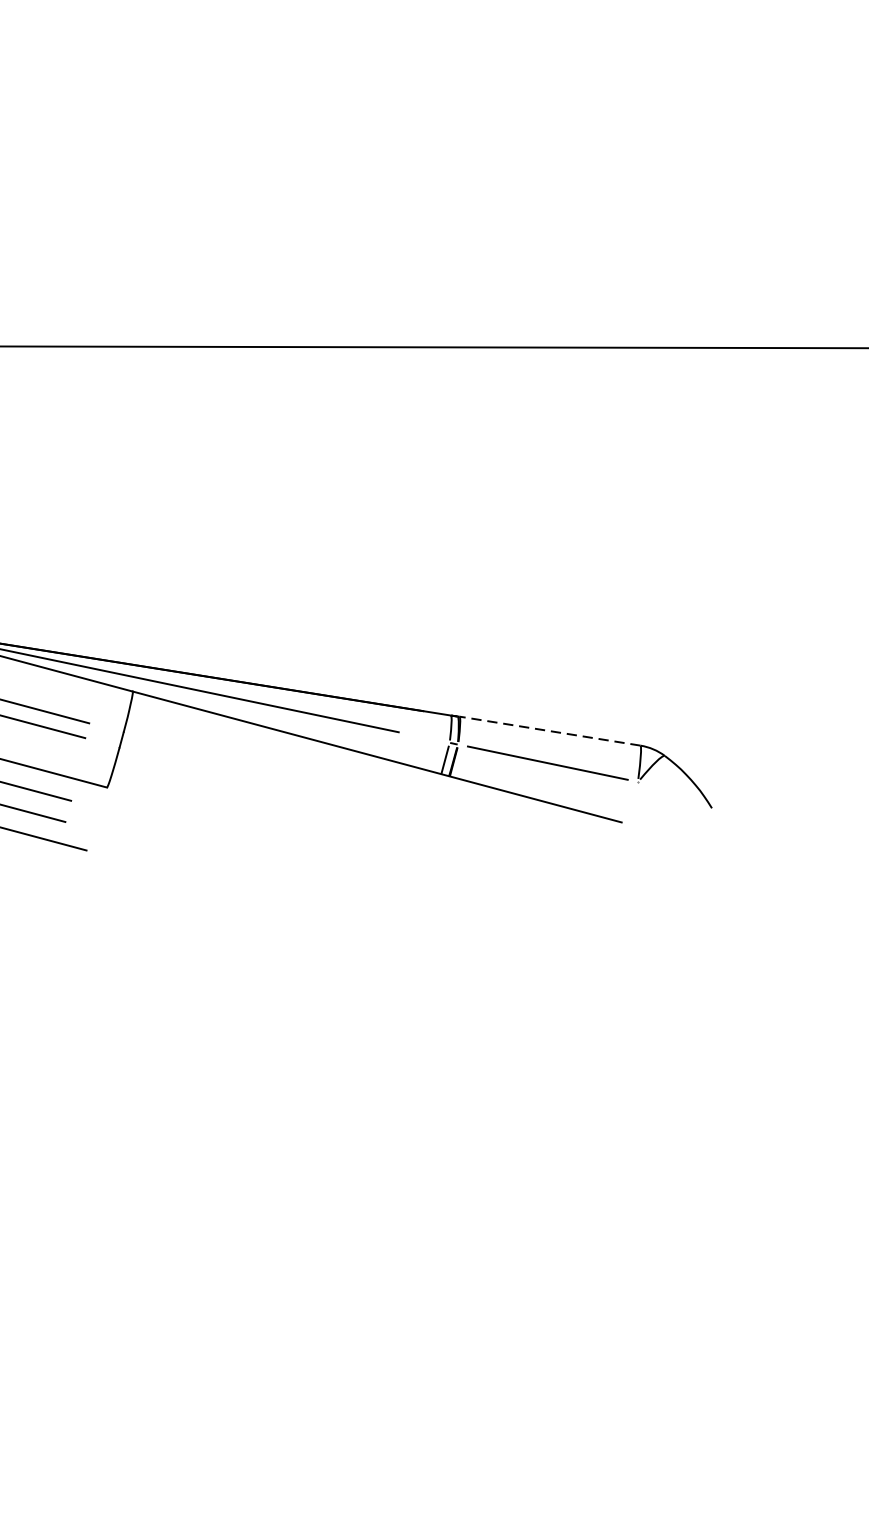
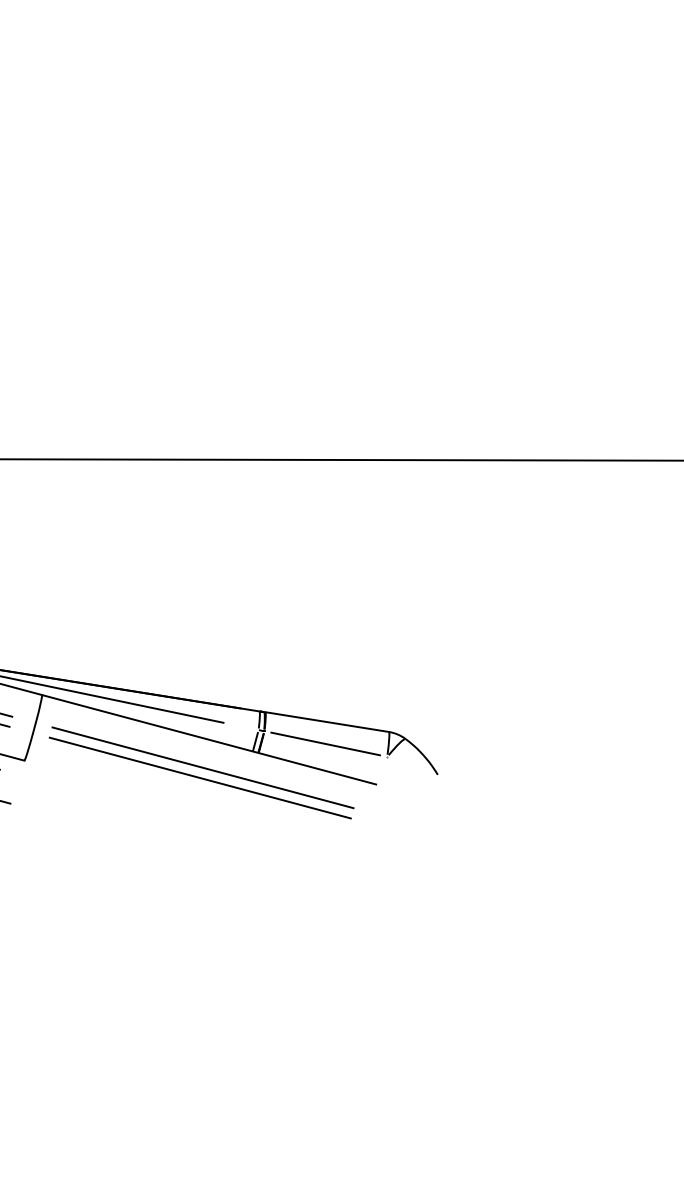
line: (549, 731) -> (326, 722), dashed -> solid
line: (367, 797) -> (202, 767), added
line: (363, 812) -> (199, 777), added

